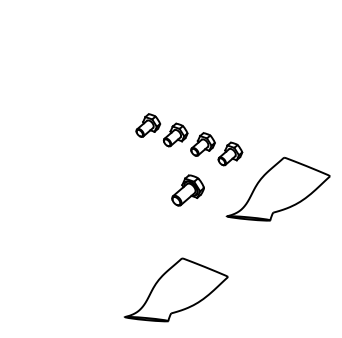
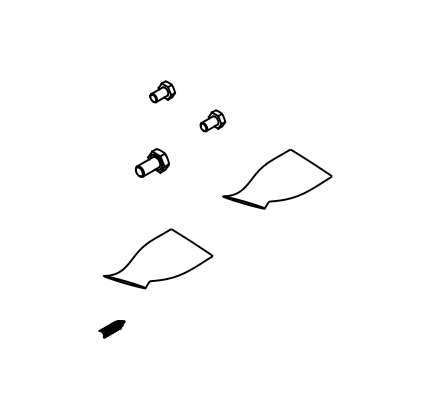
part: (174, 133) -> (187, 105), removed
part: (229, 152) -> (237, 134), removed
part: (187, 189) -> (152, 162), moved

